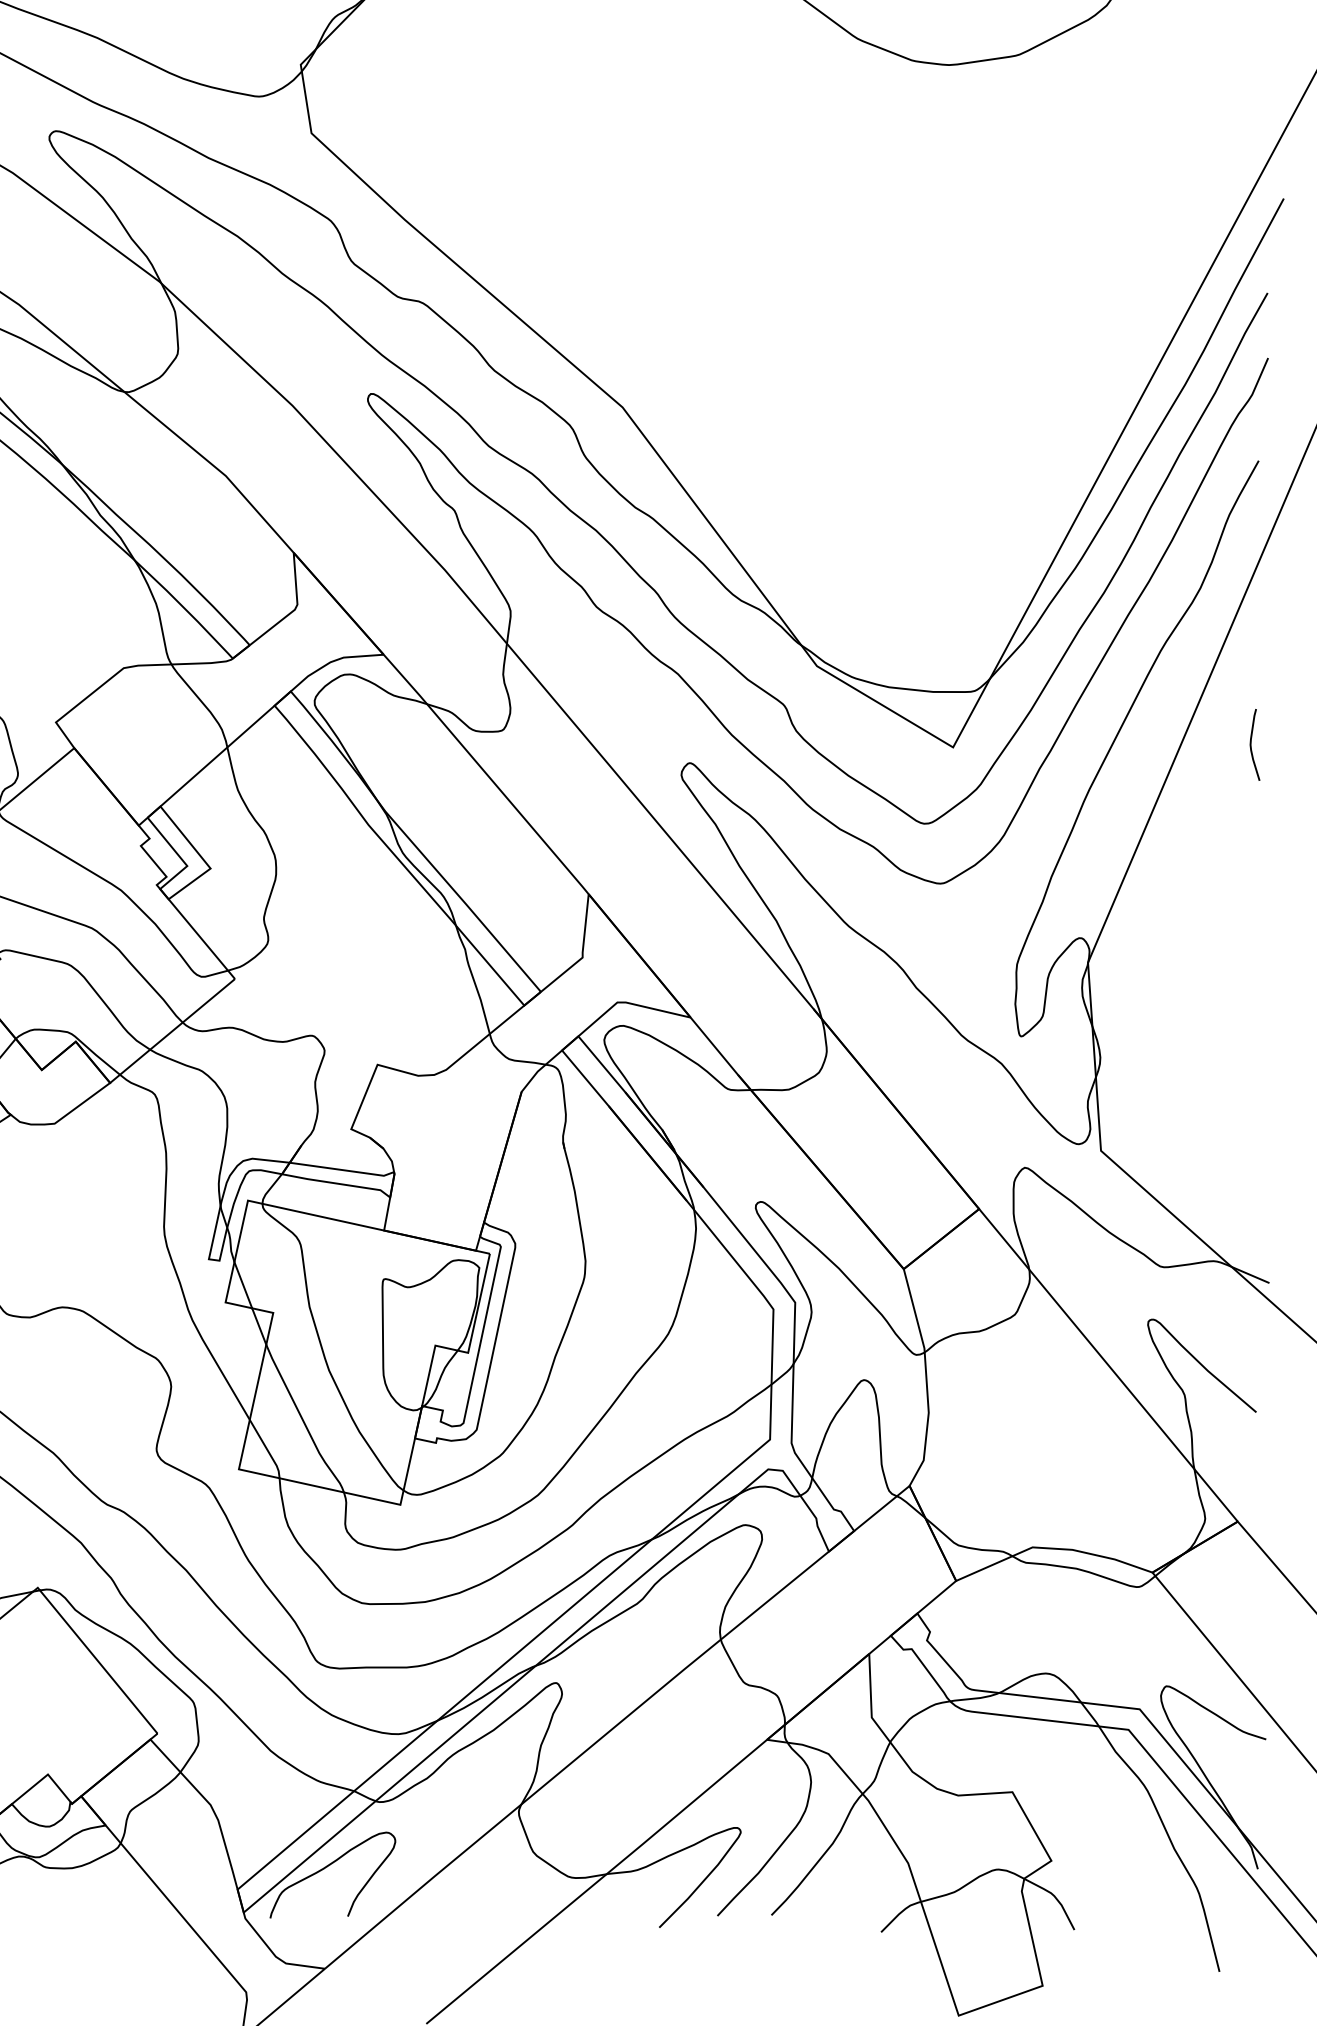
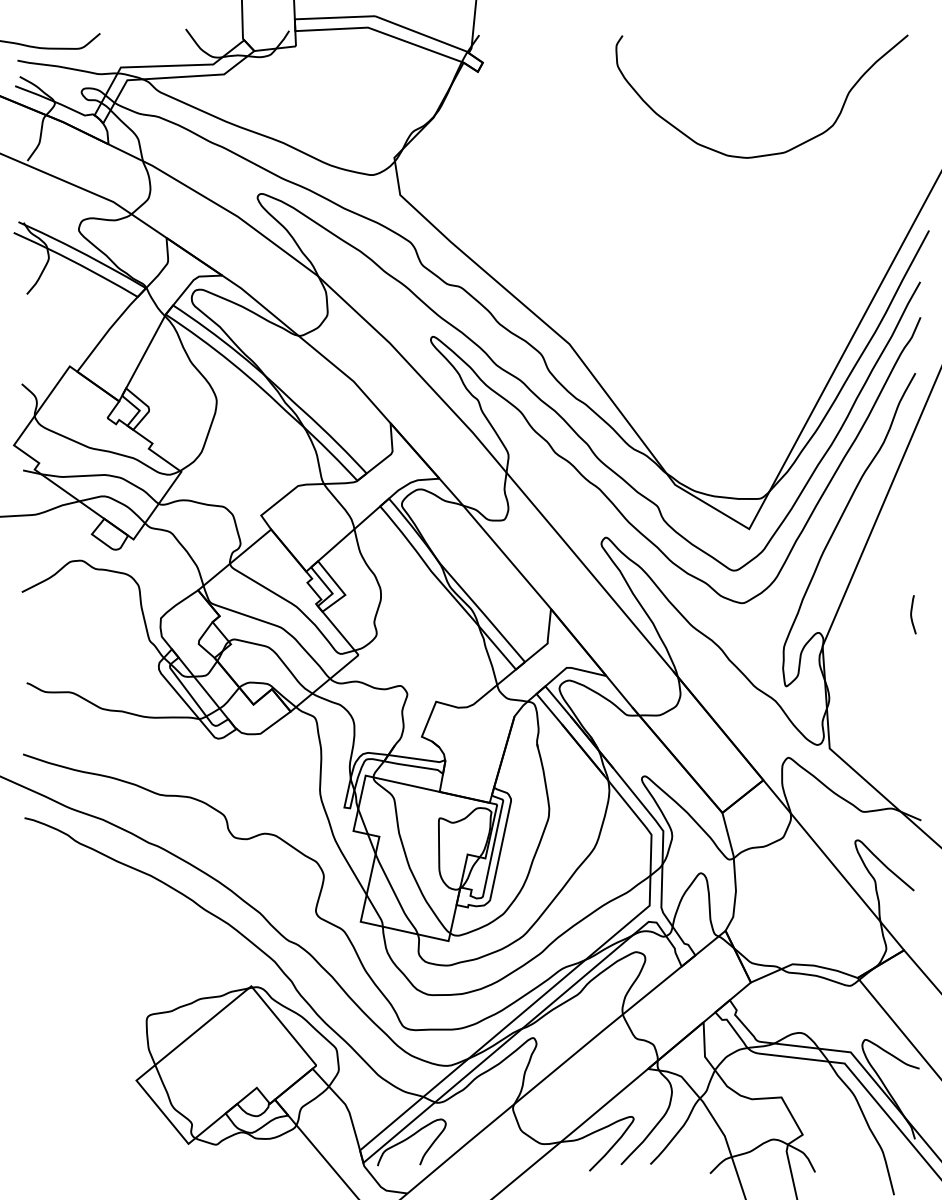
curve: (1251, 744) -> (911, 614), moved

